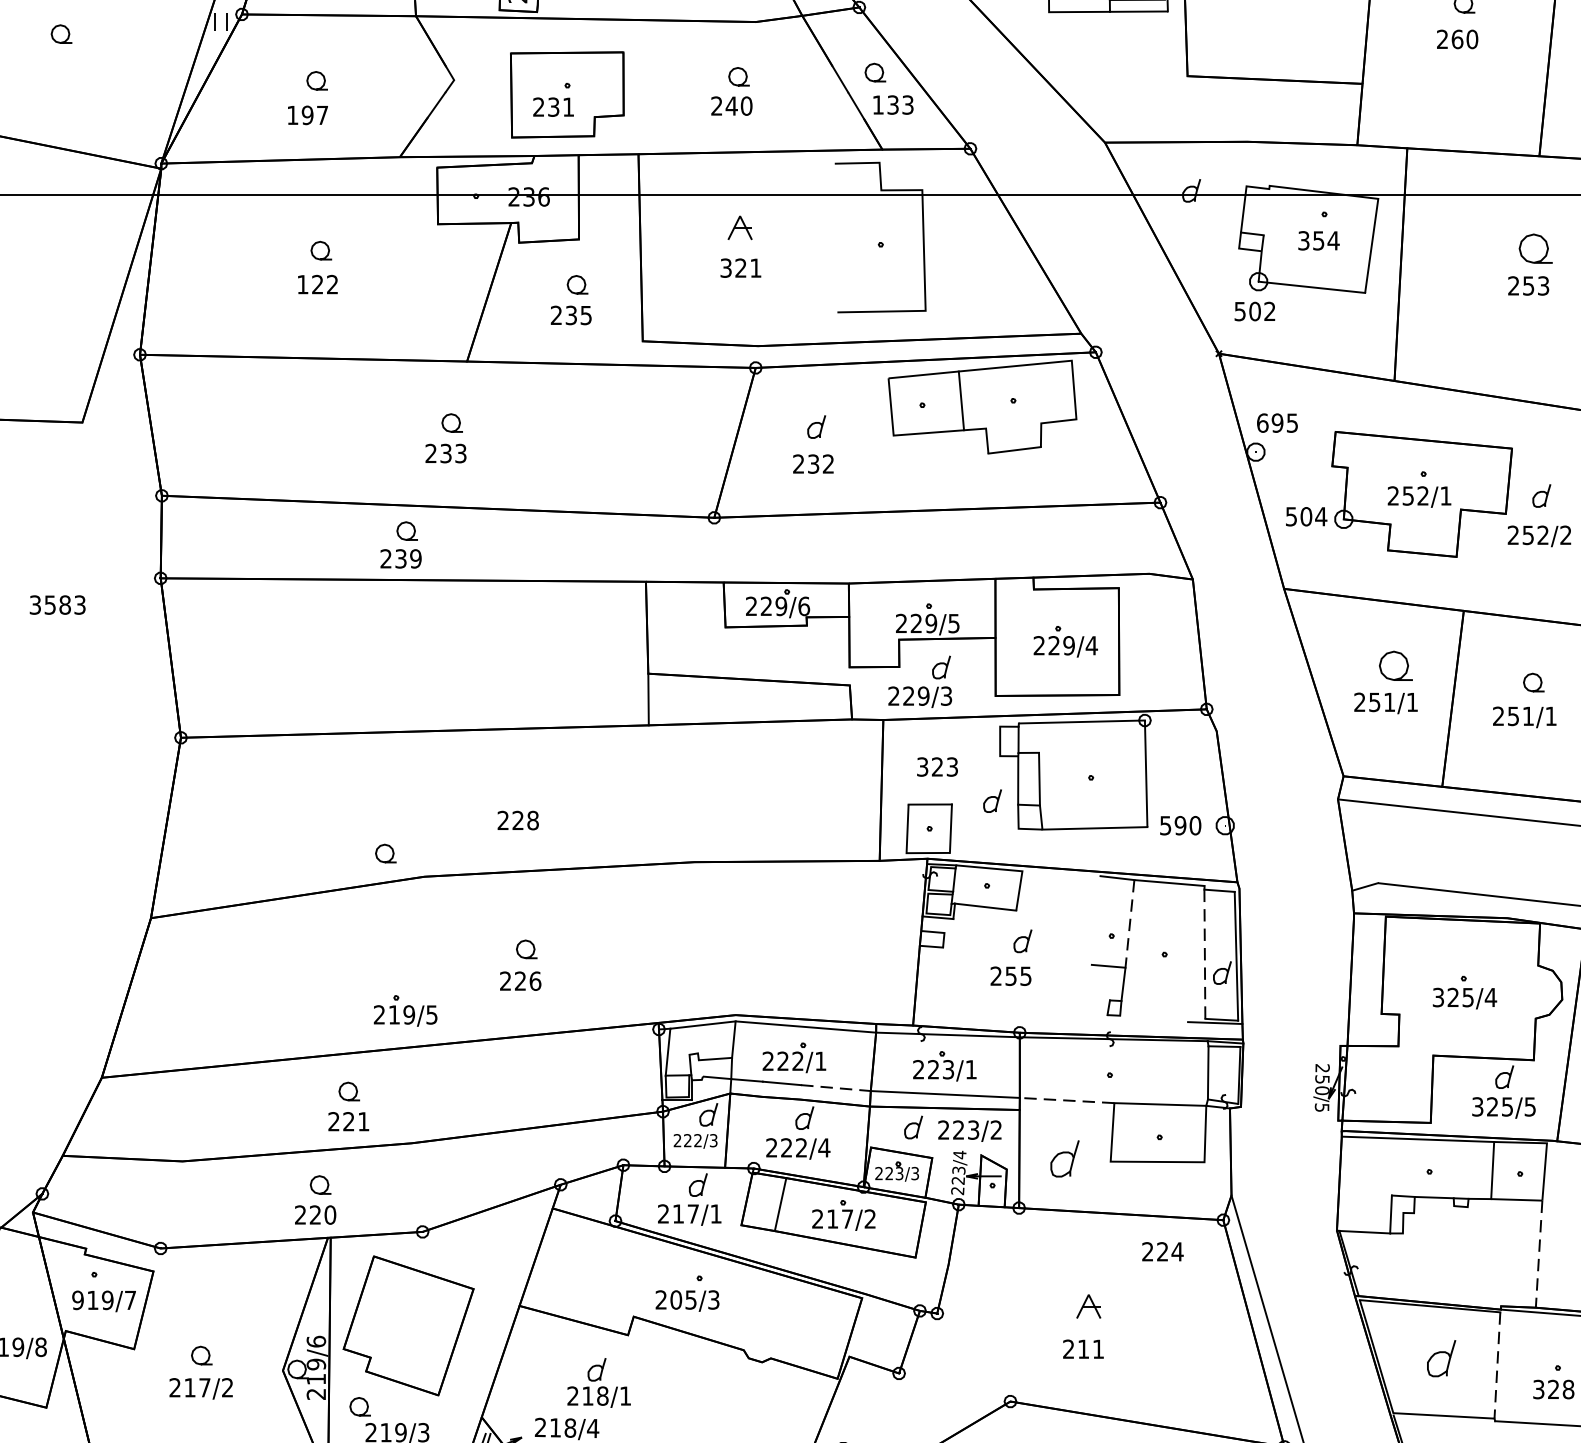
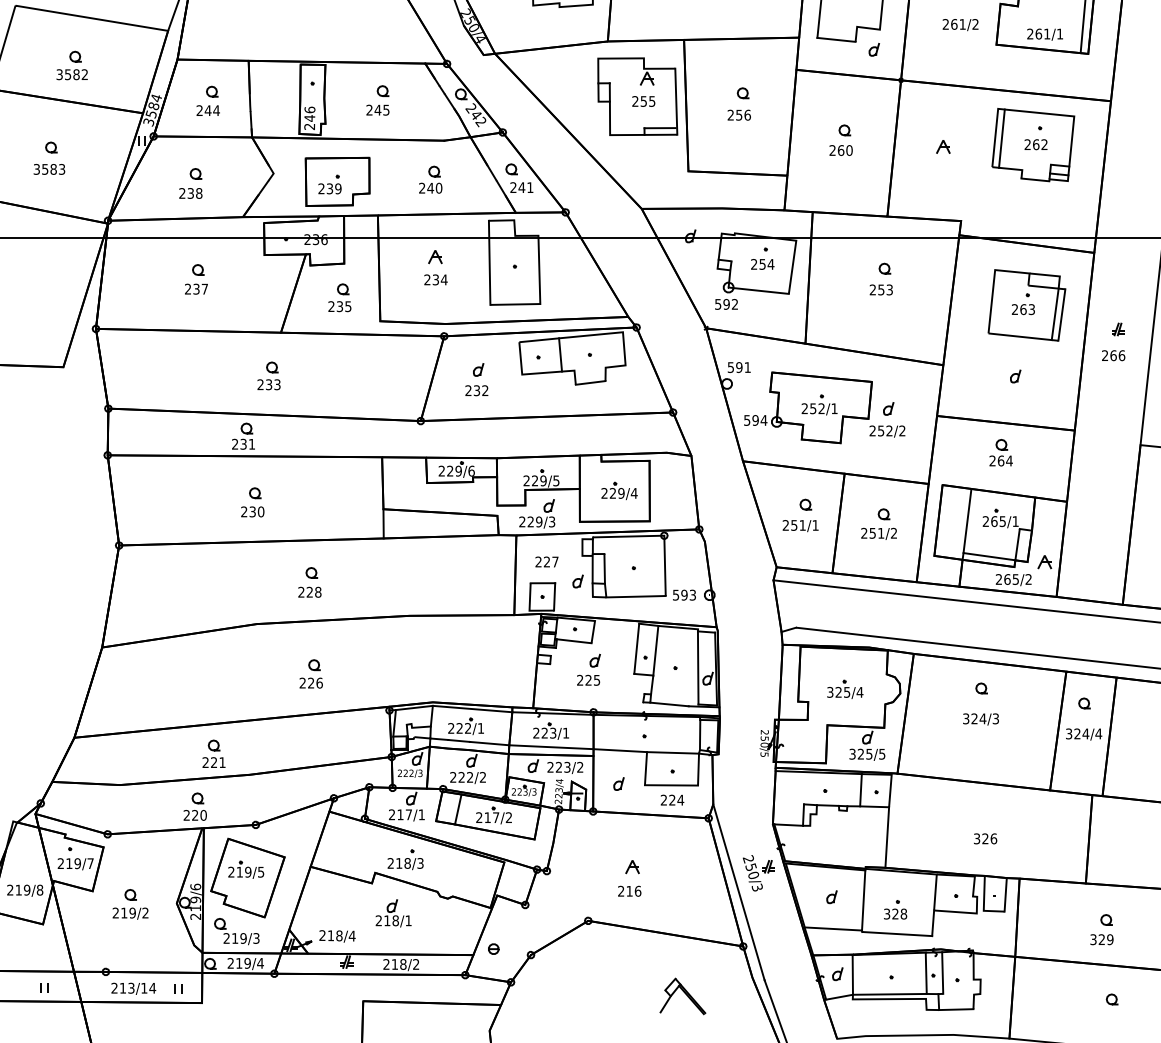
text: (892, 104) -> (521, 187), 133 -> 241
text: (568, 106) -> (338, 188), 231 -> 239
text: (307, 115) -> (190, 193), 197 -> 238
line: (835, 237) -> (489, 262), added
text: (1304, 240) -> (754, 264), 354 -> 254
part: (1534, 248) -> (884, 268), size x0.62
text: (740, 267) -> (435, 279), 321 -> 234
text: (317, 283) -> (196, 288), 122 -> 237
text: (1254, 311) -> (726, 304), 502 -> 592
text: (1276, 423) -> (738, 367), 695 -> 591
text: (1306, 516) -> (755, 420), 504 -> 594
text: (414, 557) -> (251, 443), 239 -> 231
text: (57, 605) -> (49, 169), moved
part: (416, 661) -> (252, 502), added
part: (1394, 665) -> (805, 504), size x0.62
text: (1550, 714) -> (893, 532), 251/1 -> 251/2
text: (936, 766) -> (546, 561), 323 -> 227
text: (1194, 824) -> (692, 594), 590 -> 593
part: (384, 852) -> (311, 572), moved
line: (1095, 919) -> (636, 648), added
line: (1129, 923) -> (655, 650), dashed -> solid
line: (1205, 953) -> (698, 667), dashed -> solid
text: (1010, 974) -> (588, 679), 255 -> 225
part: (406, 1010) -> (246, 869), moved
line: (1154, 1018) -> (669, 704), added
line: (835, 1087) -> (489, 743), dashed -> solid
line: (1067, 1100) -> (620, 750), dashed -> solid
text: (823, 1148) -> (482, 777), 222/4 -> 222/2
part: (1063, 1158) -> (618, 783), size x0.62
text: (1162, 1250) -> (672, 799), moved
line: (1539, 1255) -> (887, 838), dashed -> solid
text: (77, 1300) -> (60, 863), 919/7 -> 219/7
text: (683, 1300) -> (403, 863), 205/3 -> 218/3
part: (1311, 1317) -> (758, 873), added
text: (1097, 1347) -> (637, 890), 211 -> 216
part: (1440, 1360) -> (831, 897), size x0.62
line: (1497, 1365) -> (863, 900), dashed -> solid
part: (598, 1383) -> (393, 913), moved
text: (204, 1386) -> (132, 912), 217/2 -> 219/2

